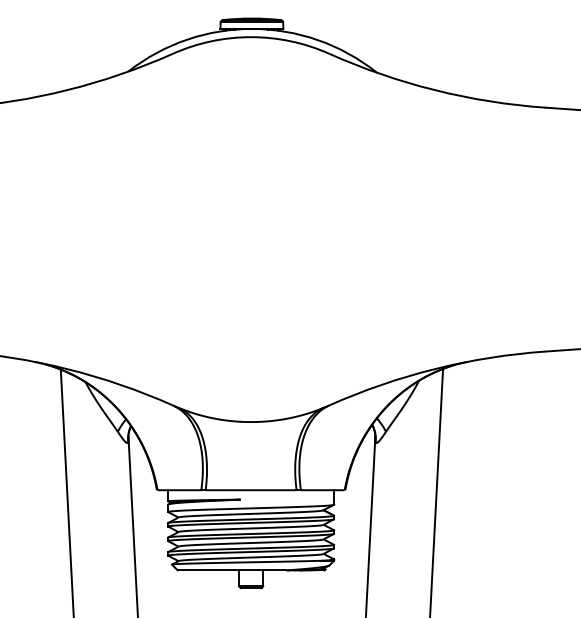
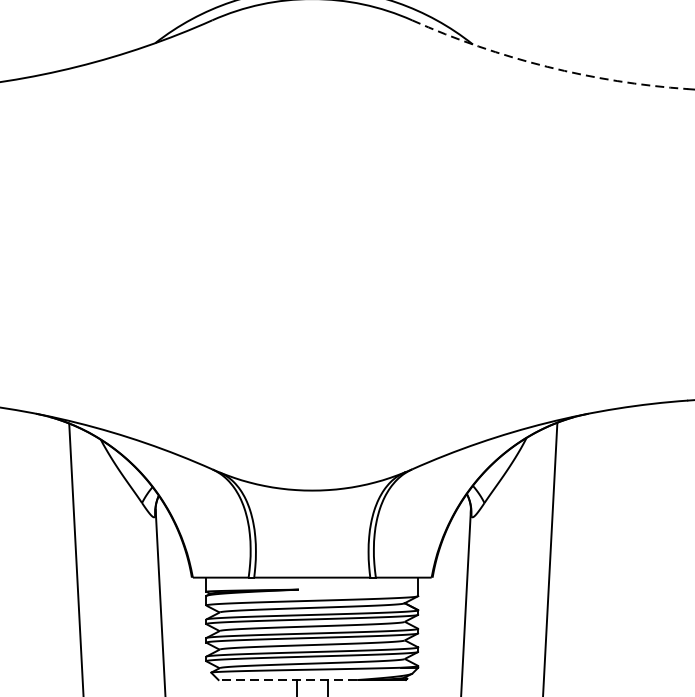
arc: (435, 90) -> (547, 67), solid -> dashed
line: (231, 570) -> (287, 680), solid -> dashed

